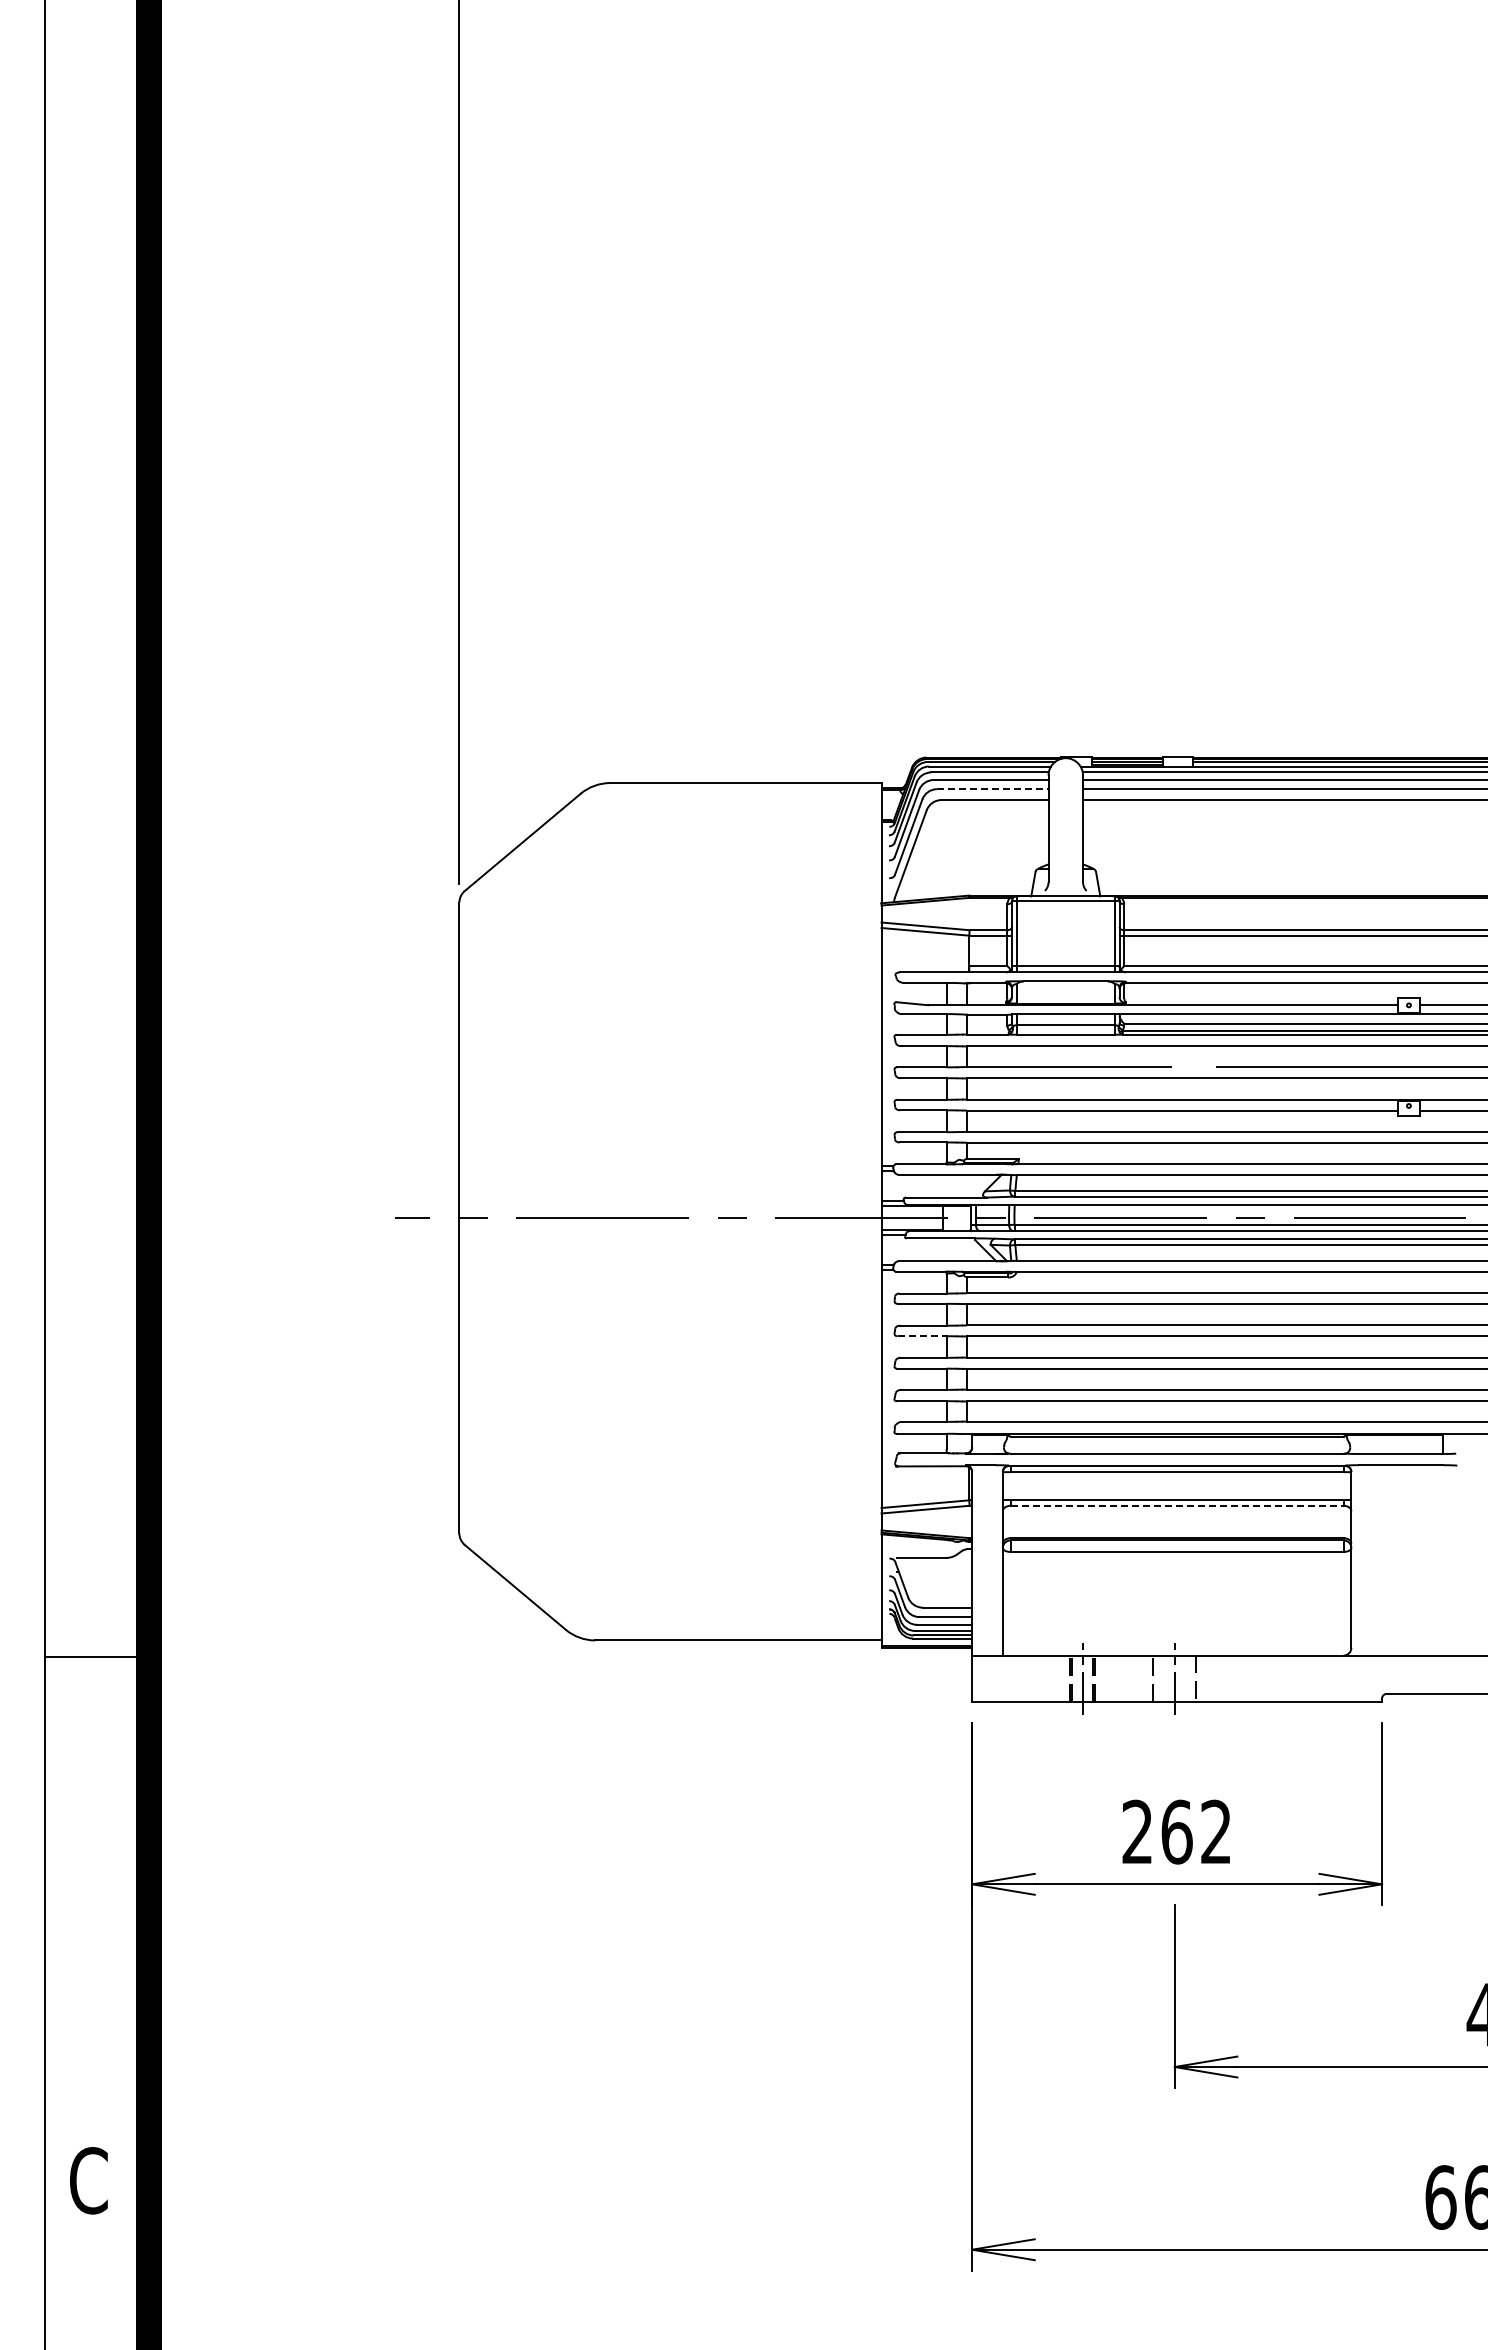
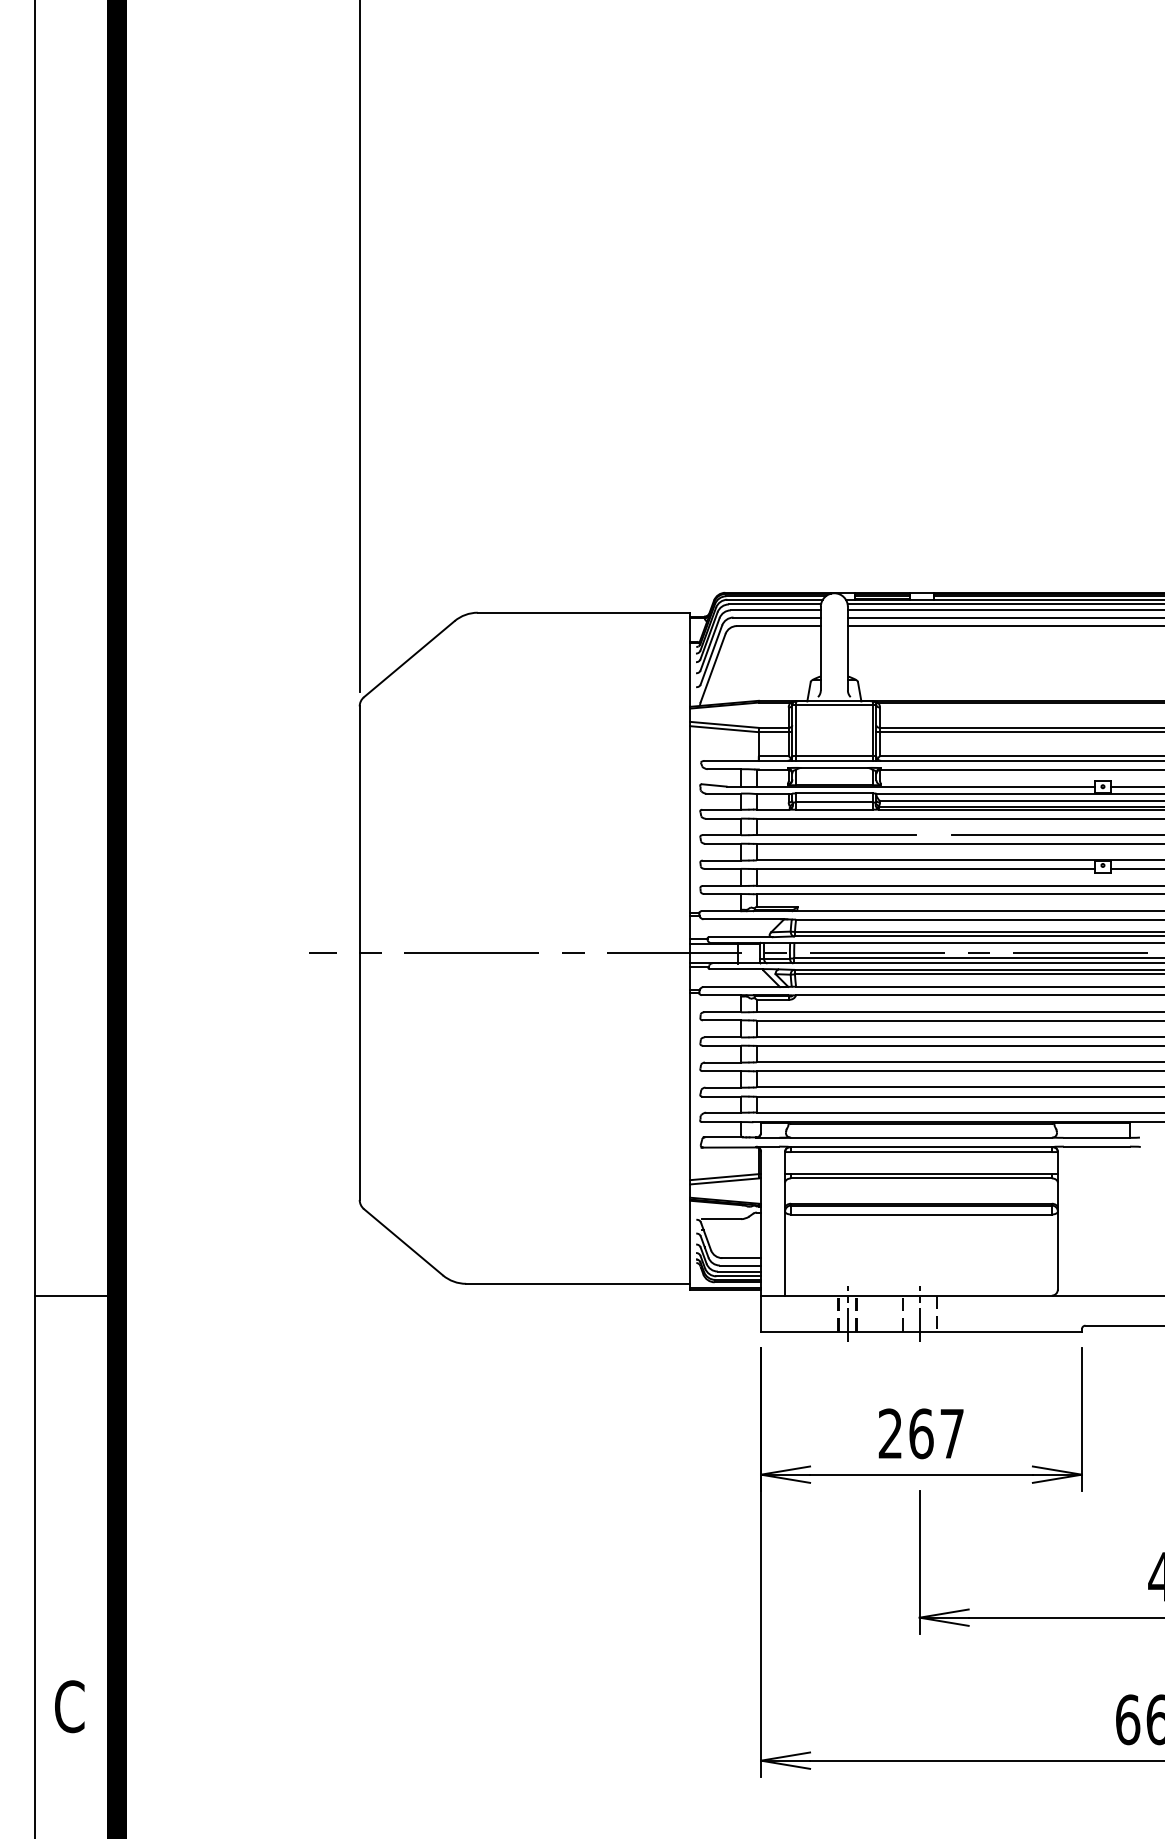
line: (992, 789) -> (777, 617), dashed -> solid
line: (922, 1336) -> (722, 1045), dashed -> solid
line: (1177, 1505) -> (921, 1178), dashed -> solid
text: (1215, 1831) -> (951, 1433), 262 -> 267

